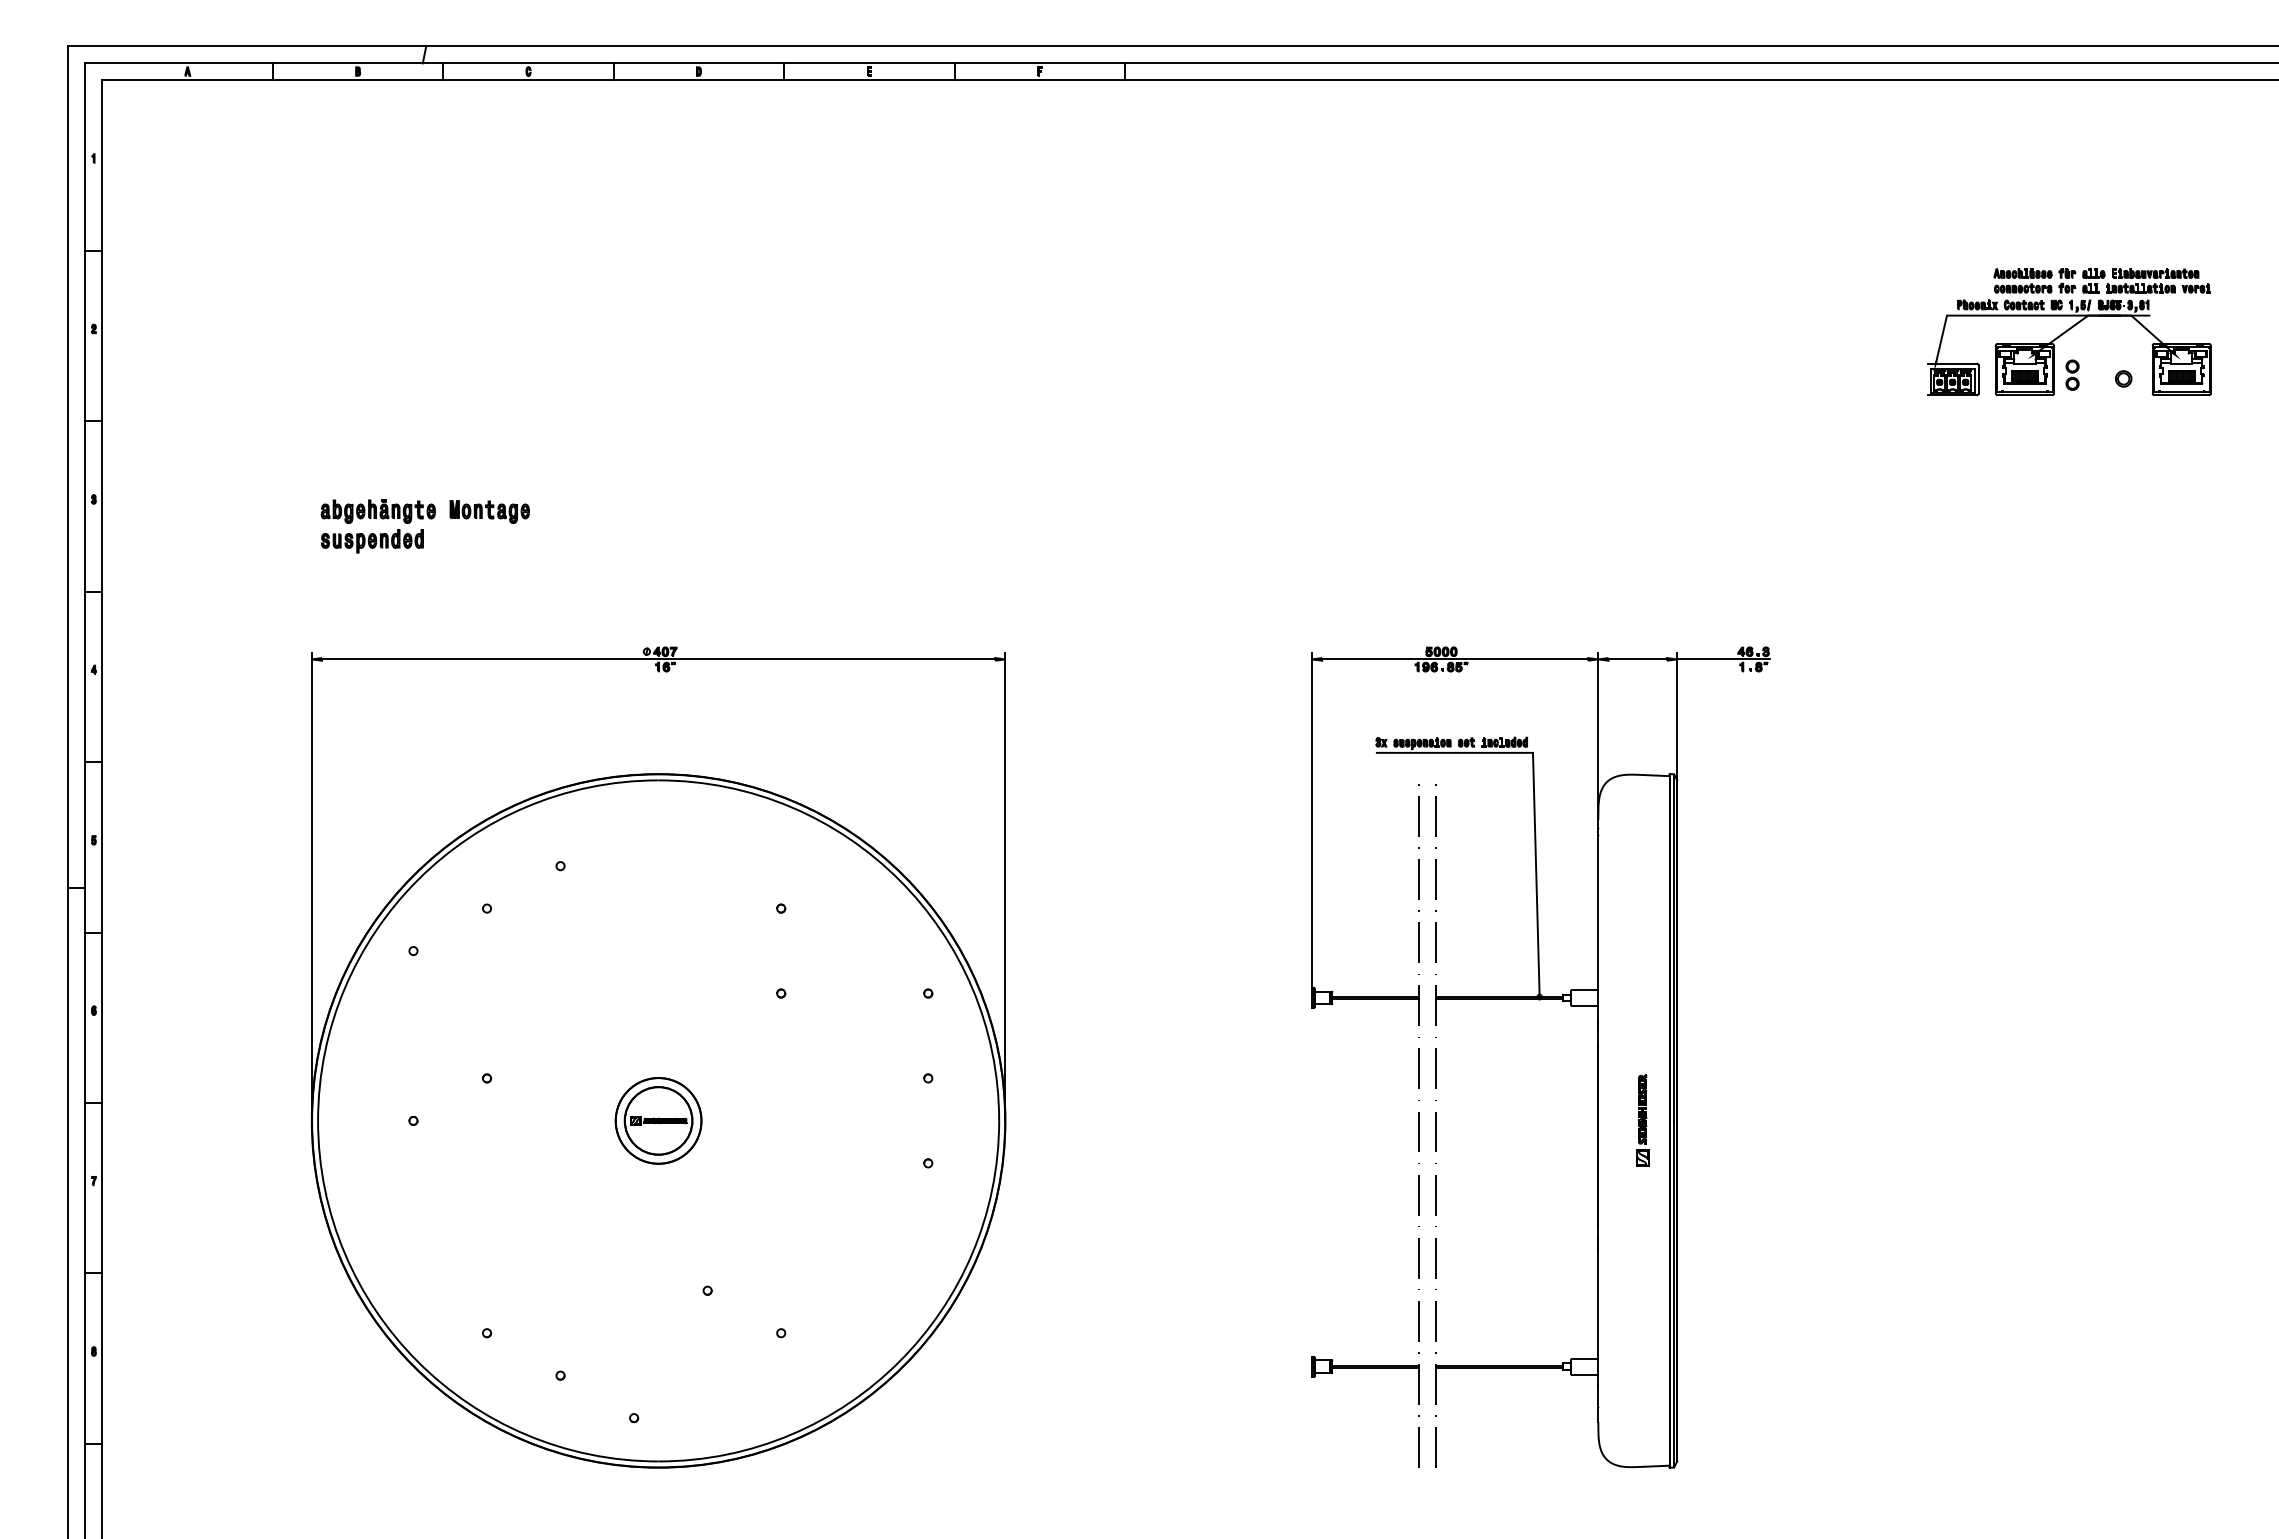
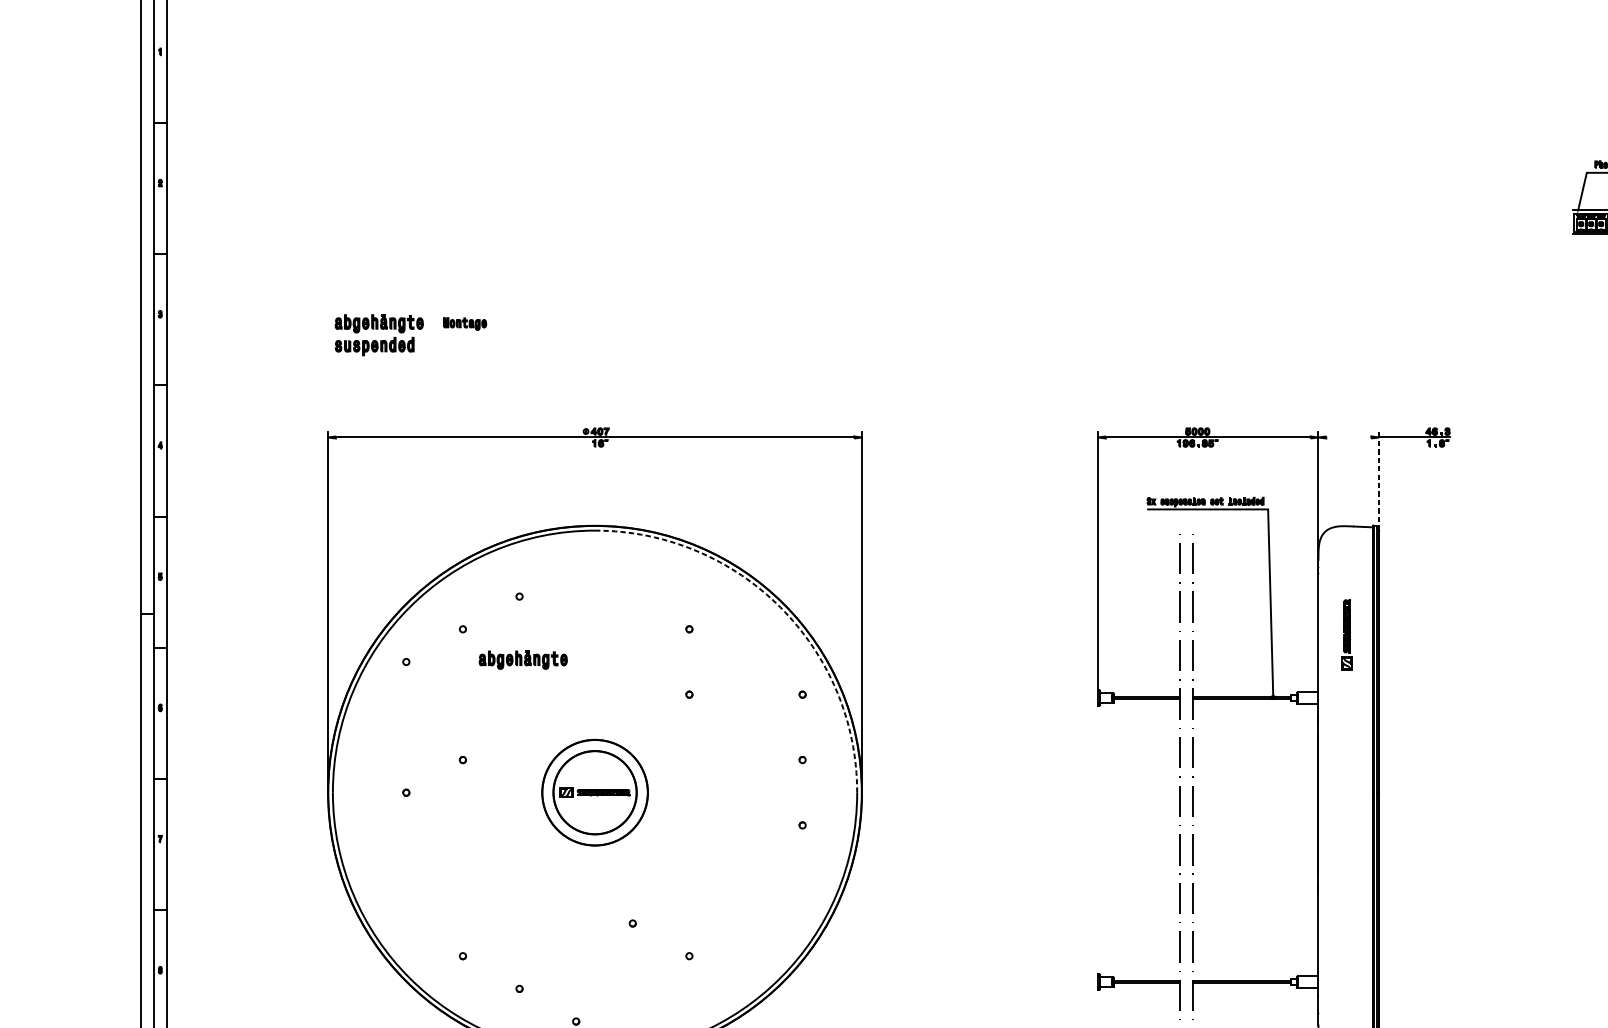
part: (489, 511) -> (464, 323), size x0.7
line: (1637, 659) -> (1348, 437), removed
line: (1677, 716) -> (1379, 481), solid -> dashed
arc: (899, 880) -> (780, 607), solid -> dashed
part: (564, 948) -> (522, 660), added
part: (658, 1120) -> (594, 792), size x1.6
part: (1642, 1120) -> (1347, 634), moved

